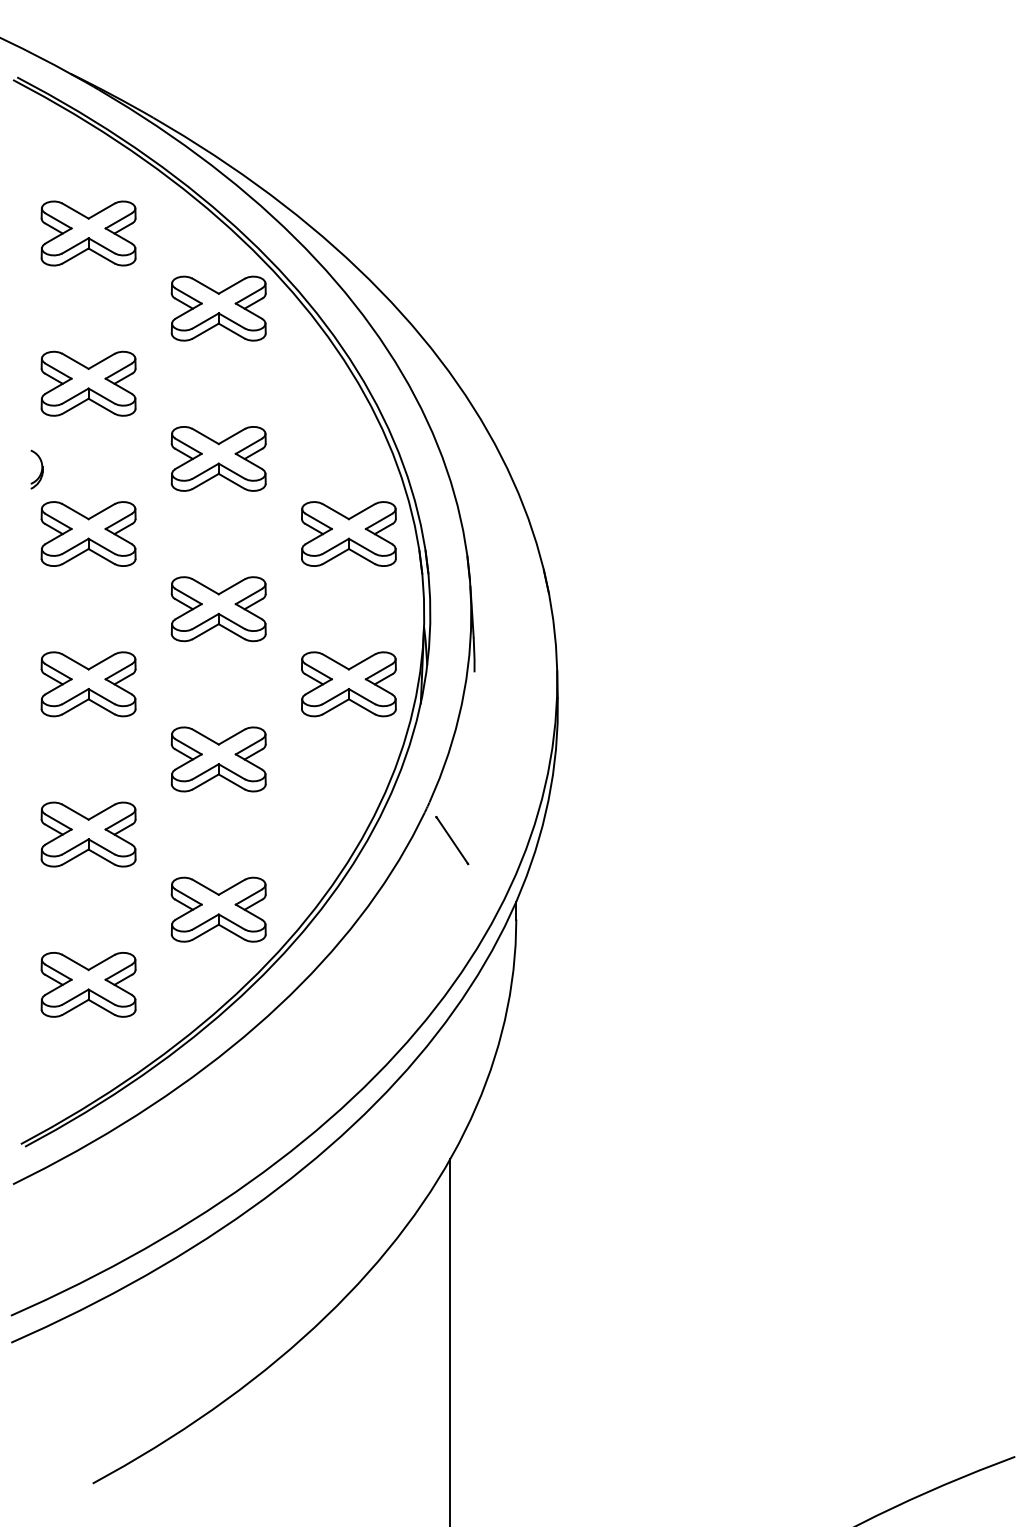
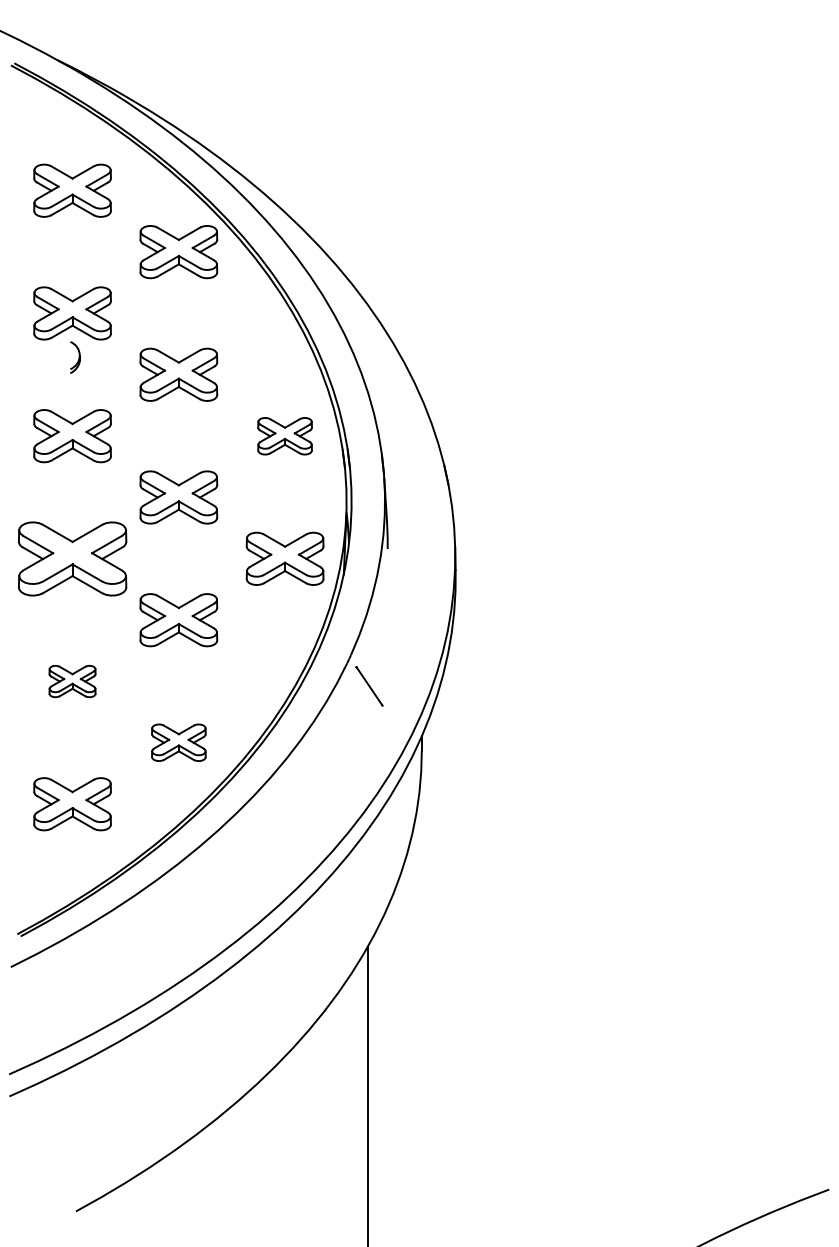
part: (37, 469) -> (75, 357), moved
part: (348, 534) -> (284, 436), size x0.7
part: (88, 683) -> (72, 558), size x1.4
part: (88, 834) -> (72, 681), size x0.6
part: (218, 909) -> (178, 742), size x0.7

